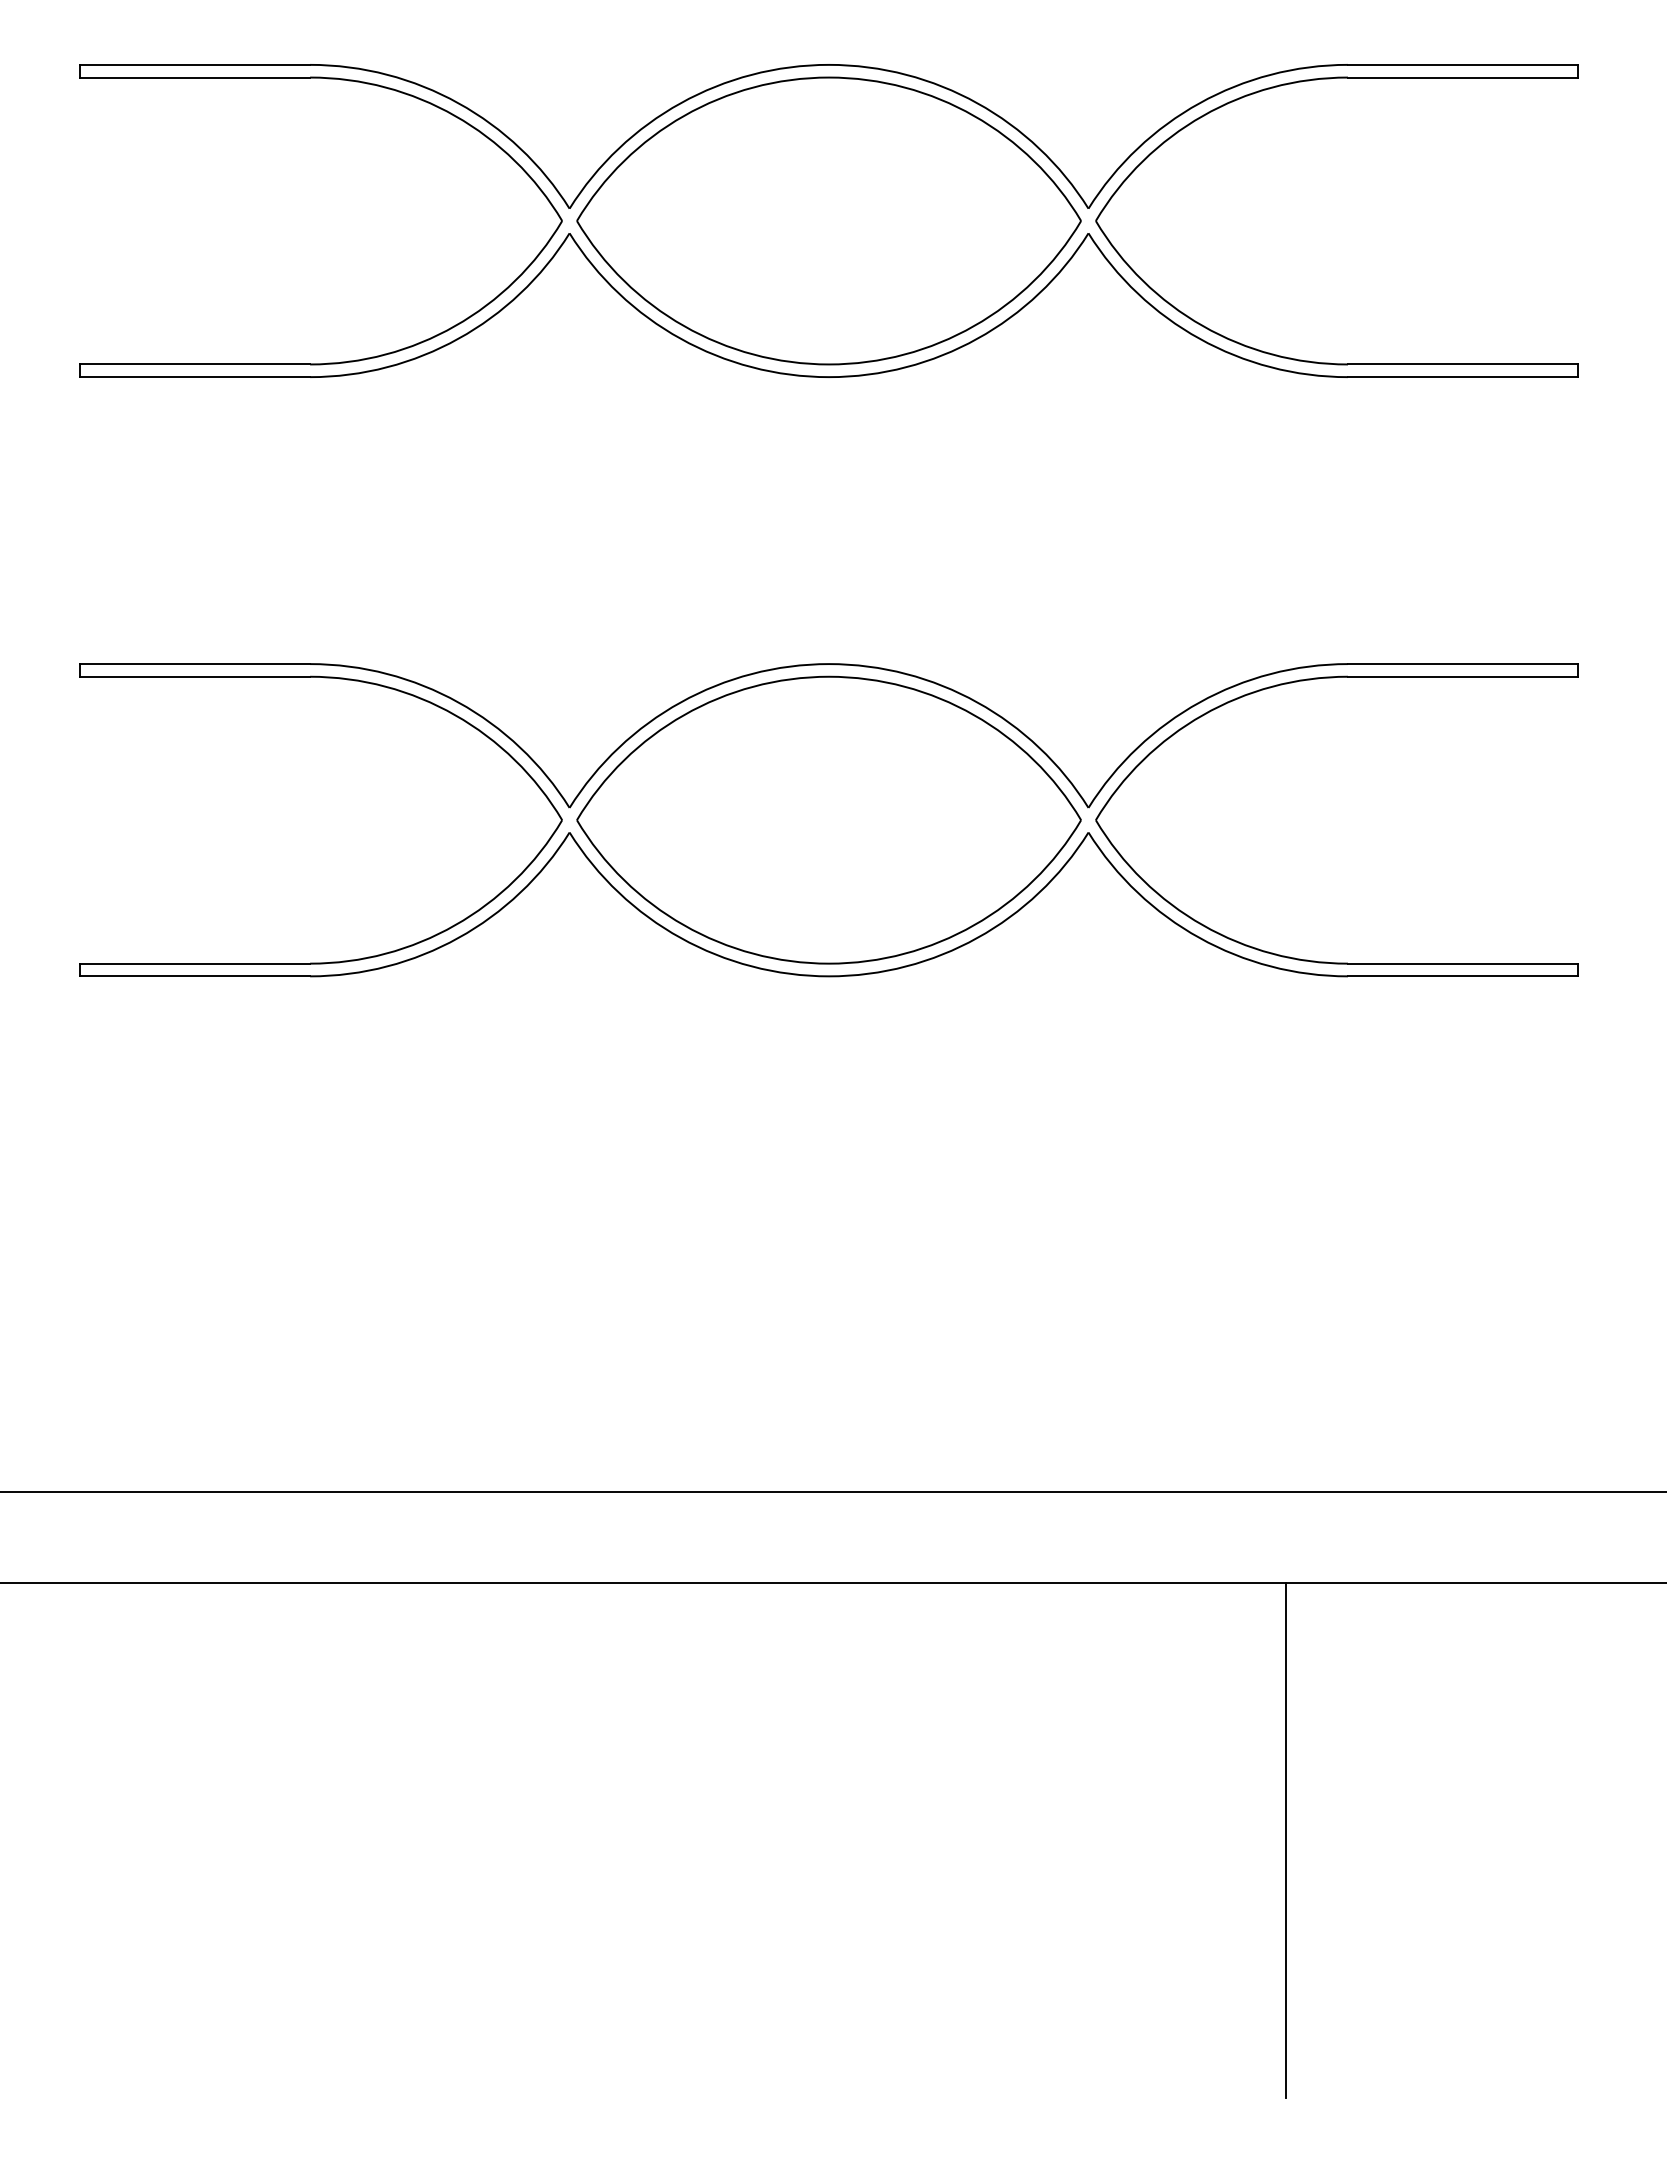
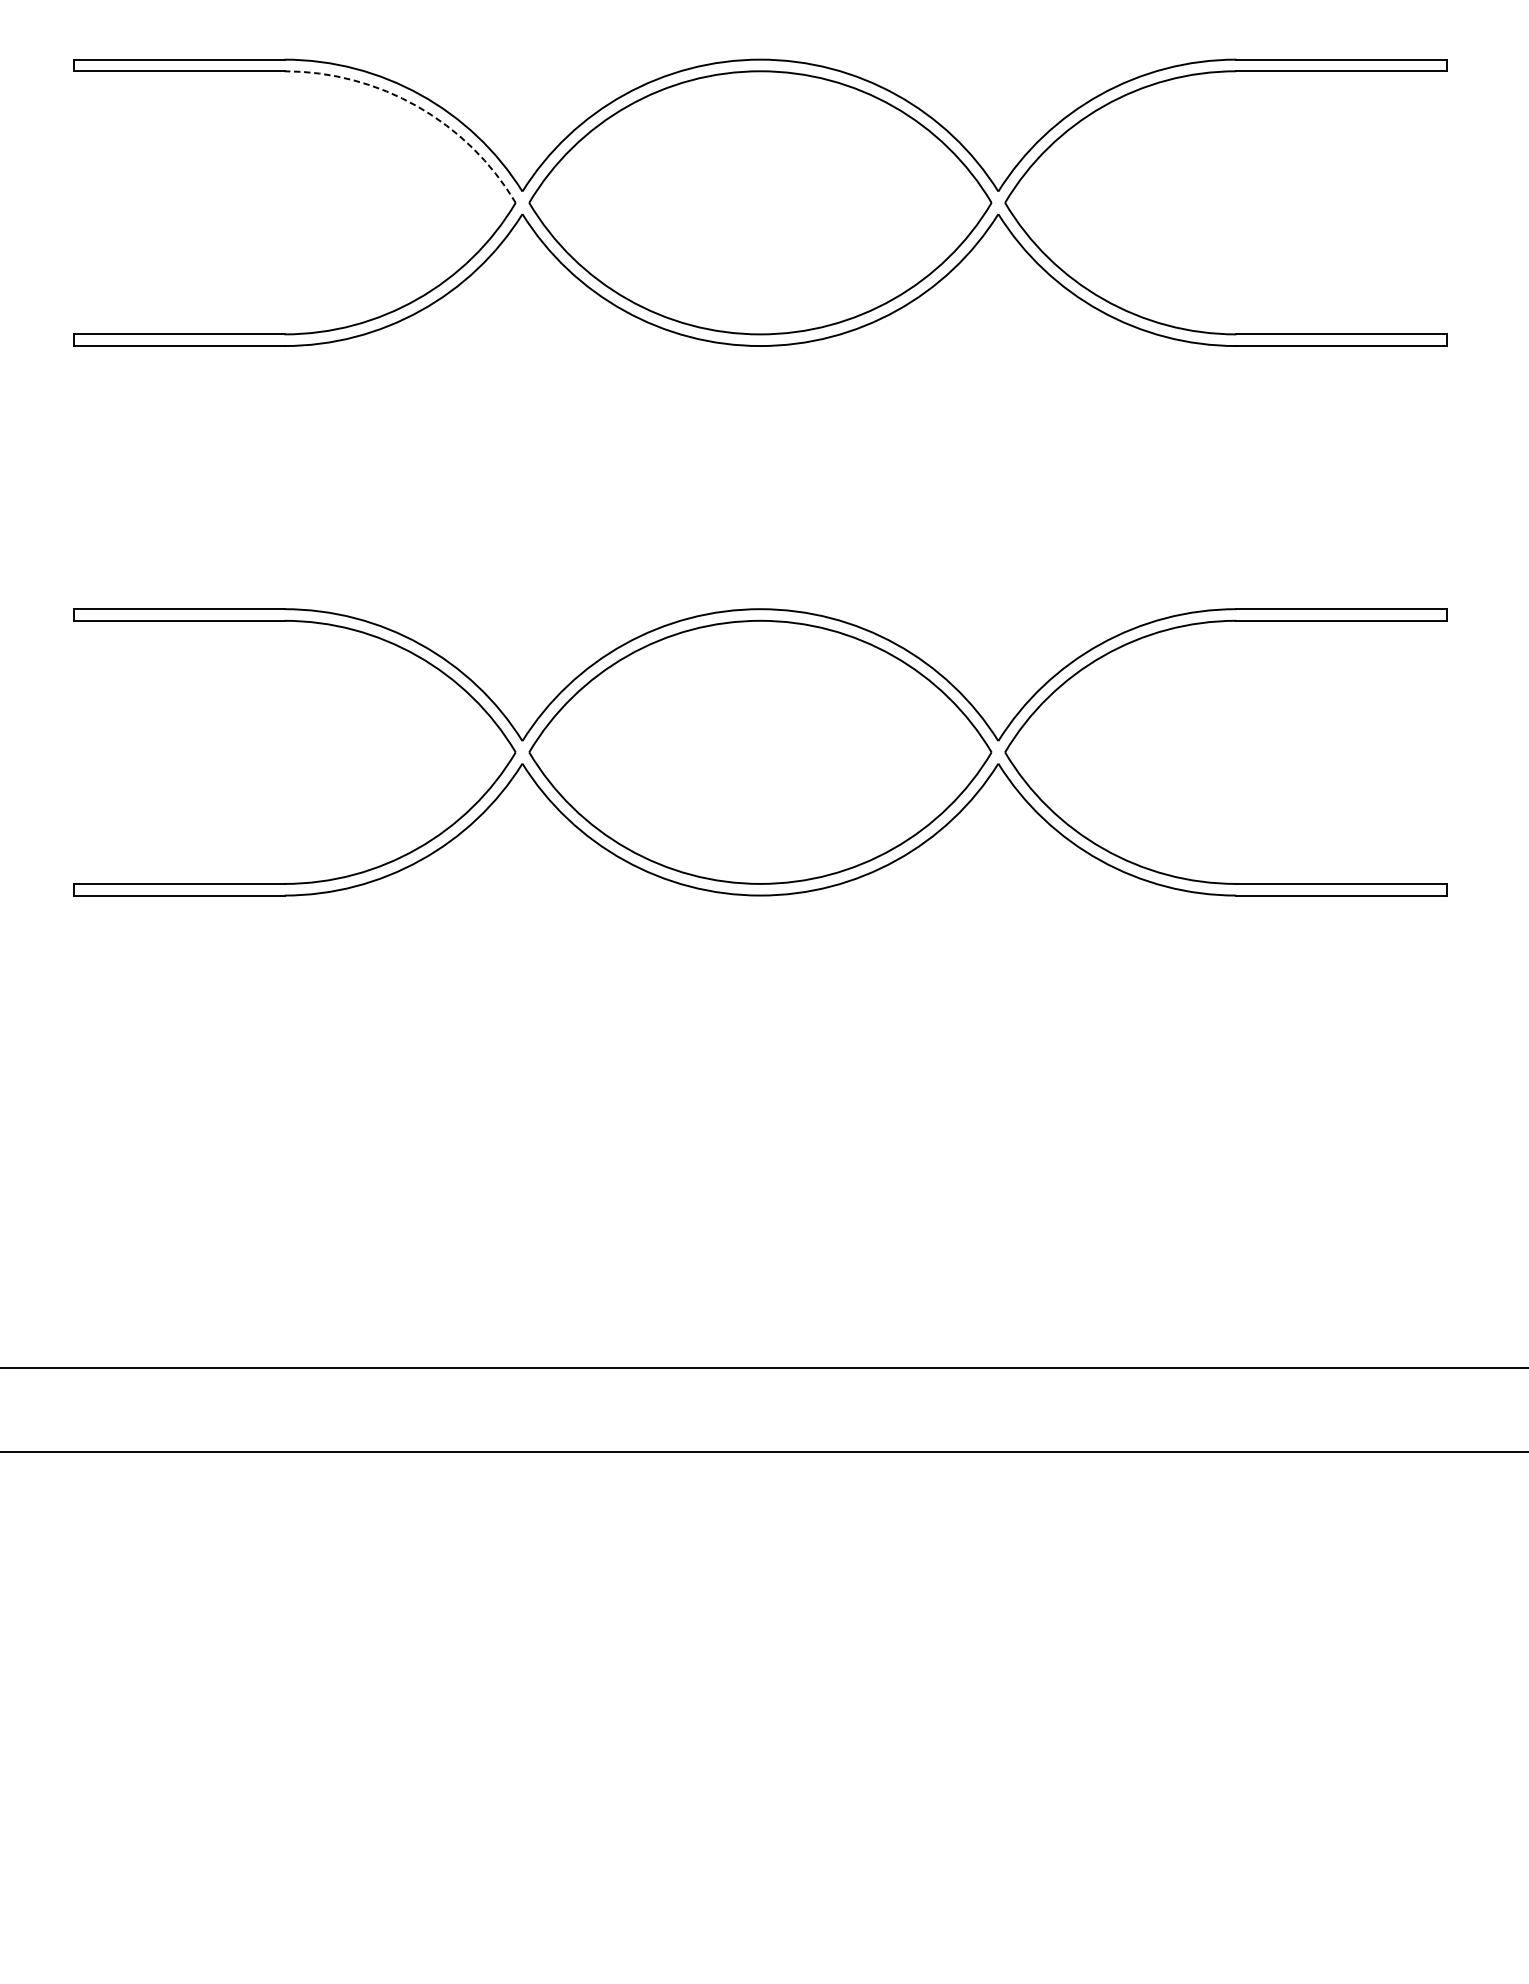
arc: (455, 115) -> (417, 106), solid -> dashed
line: (1286, 1840) -> (1179, 1688), removed

